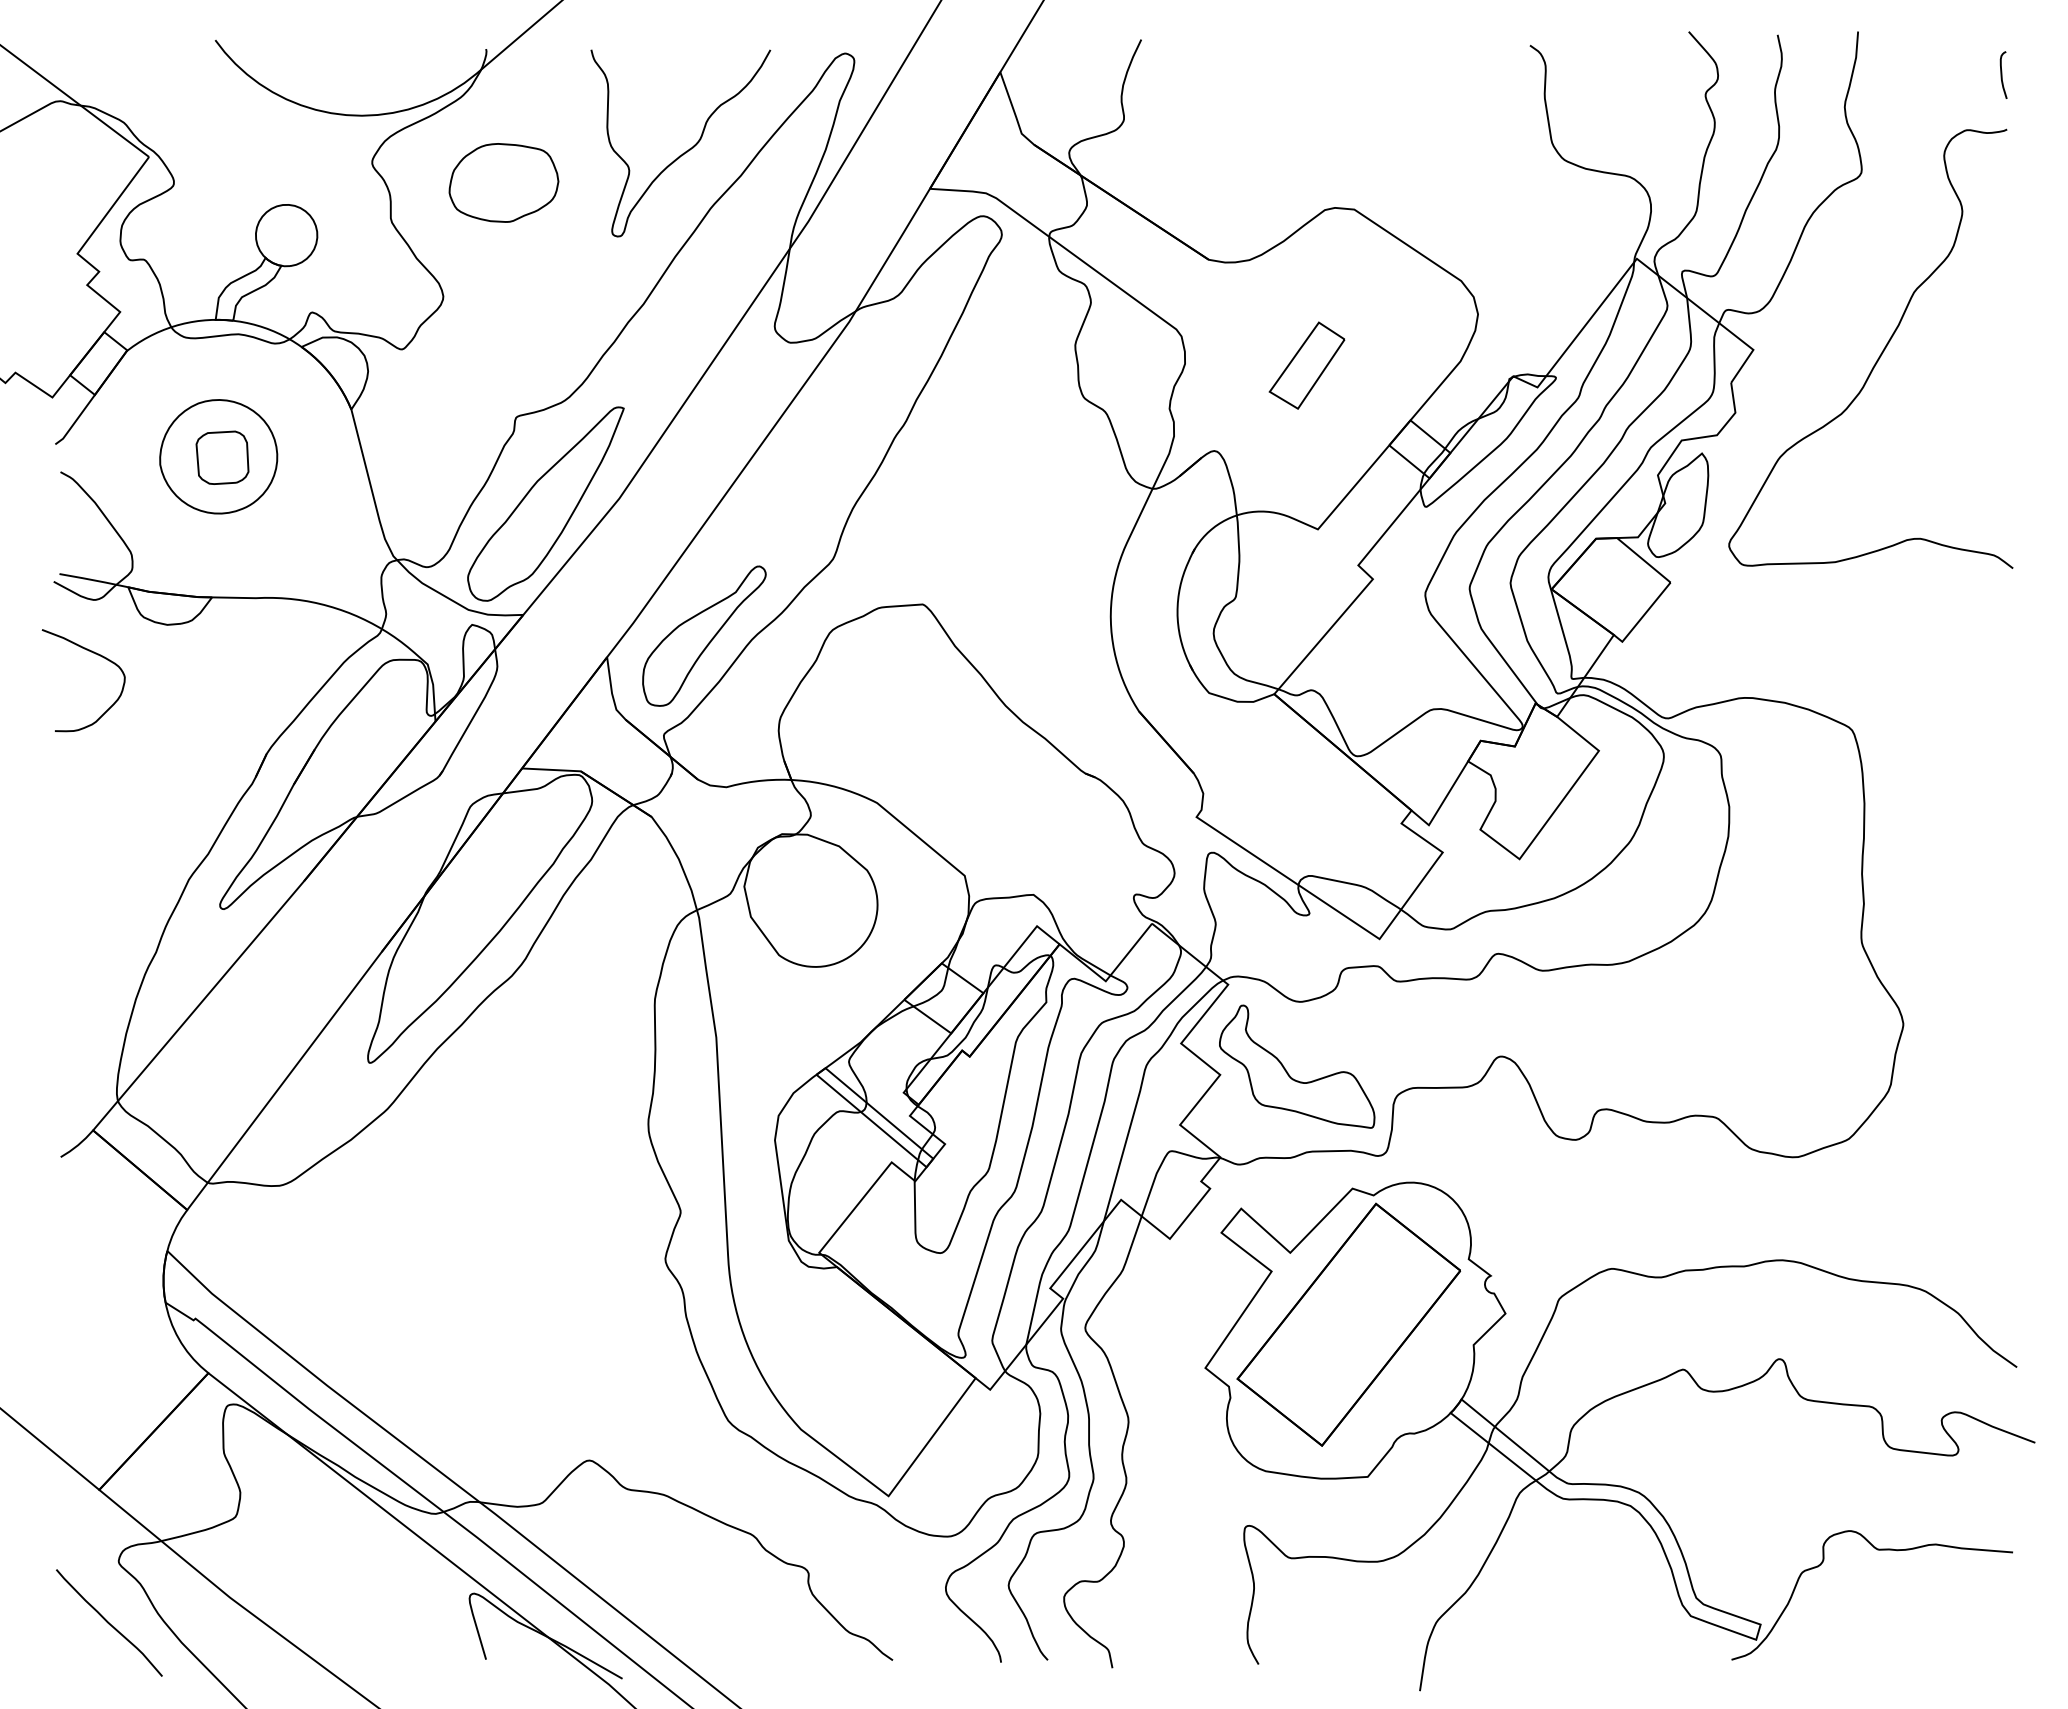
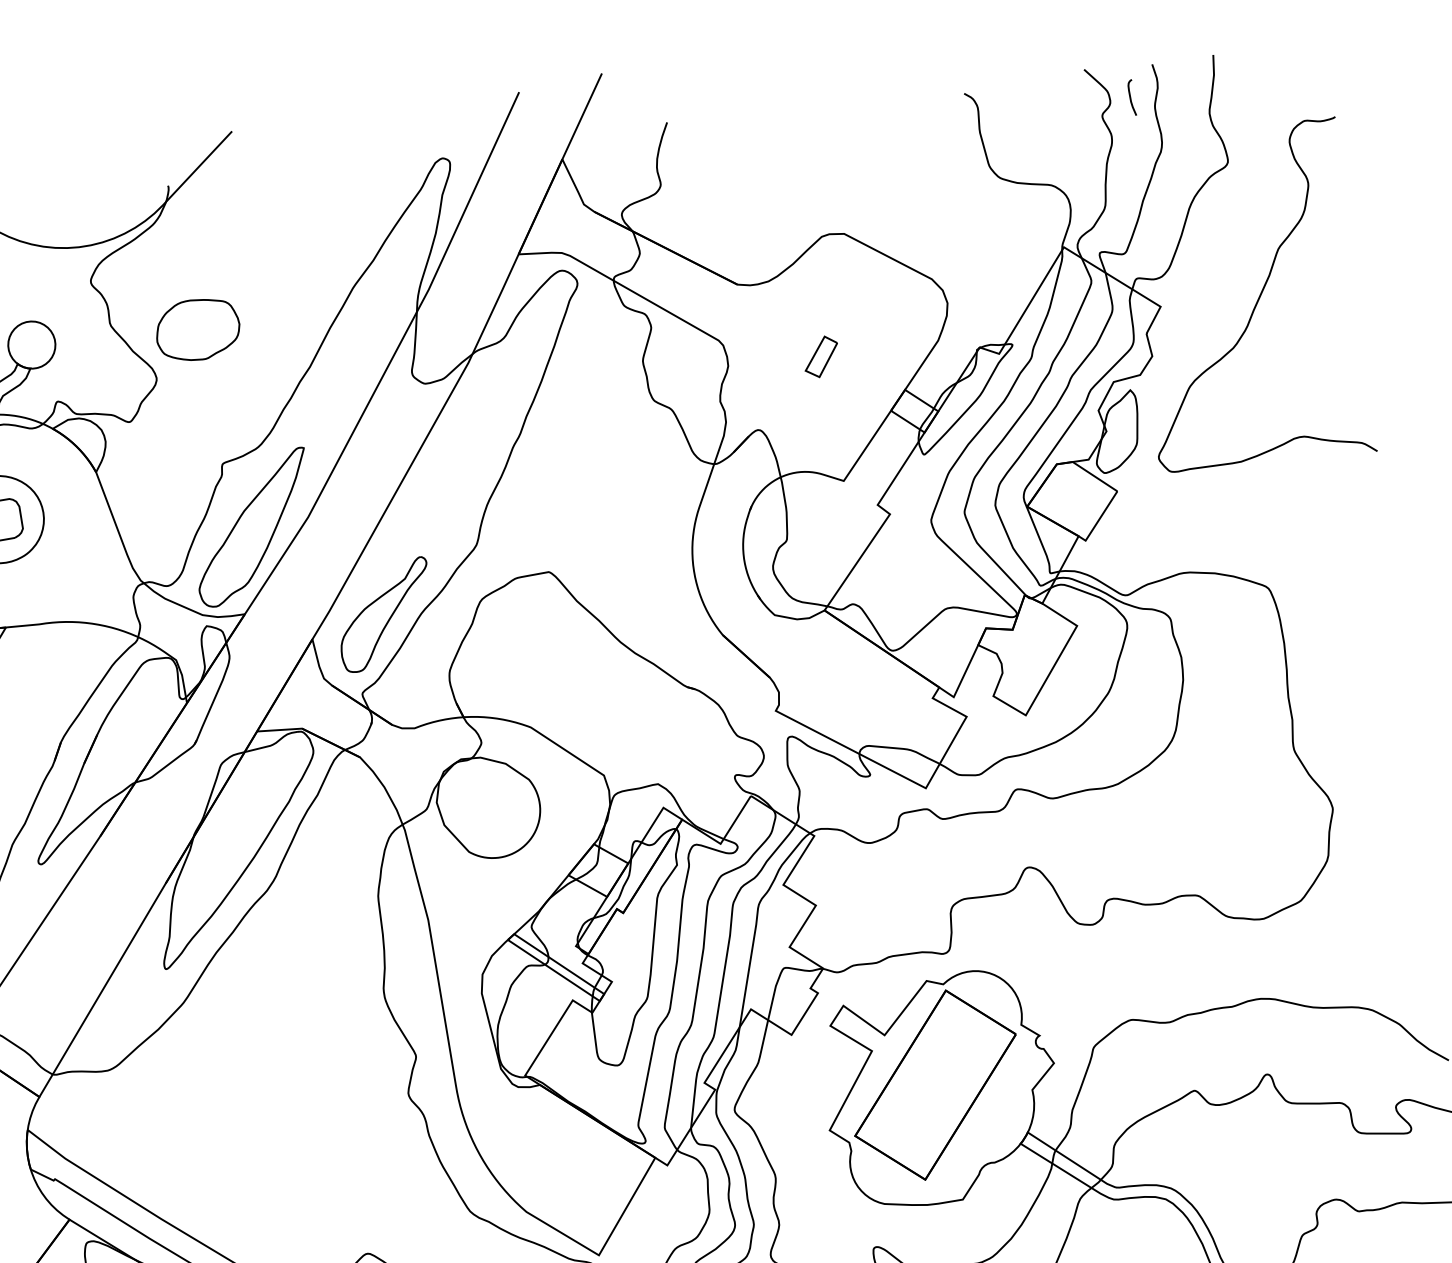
curve: (2002, 74) -> (1131, 97), moved
curve: (686, 150) -> (329, 245), removed
part: (503, 182) -> (197, 329), moved
part: (1306, 365) -> (821, 356), size x0.6
part: (1288, 1072) -> (867, 897), removed

